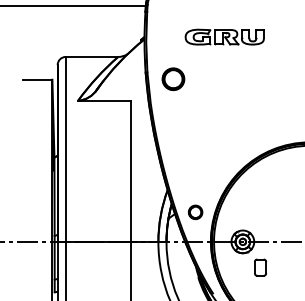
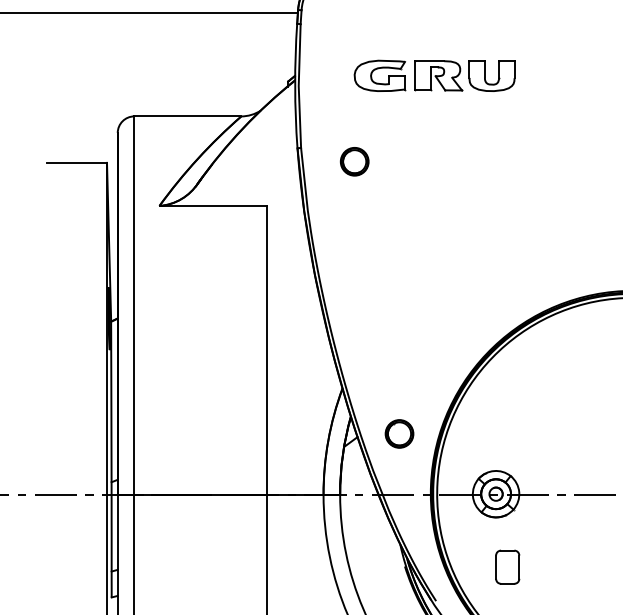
part: (224, 36) -> (434, 74), moved
circle: (173, 78) -> (354, 160), size x0.62
part: (260, 267) -> (507, 566), moved

